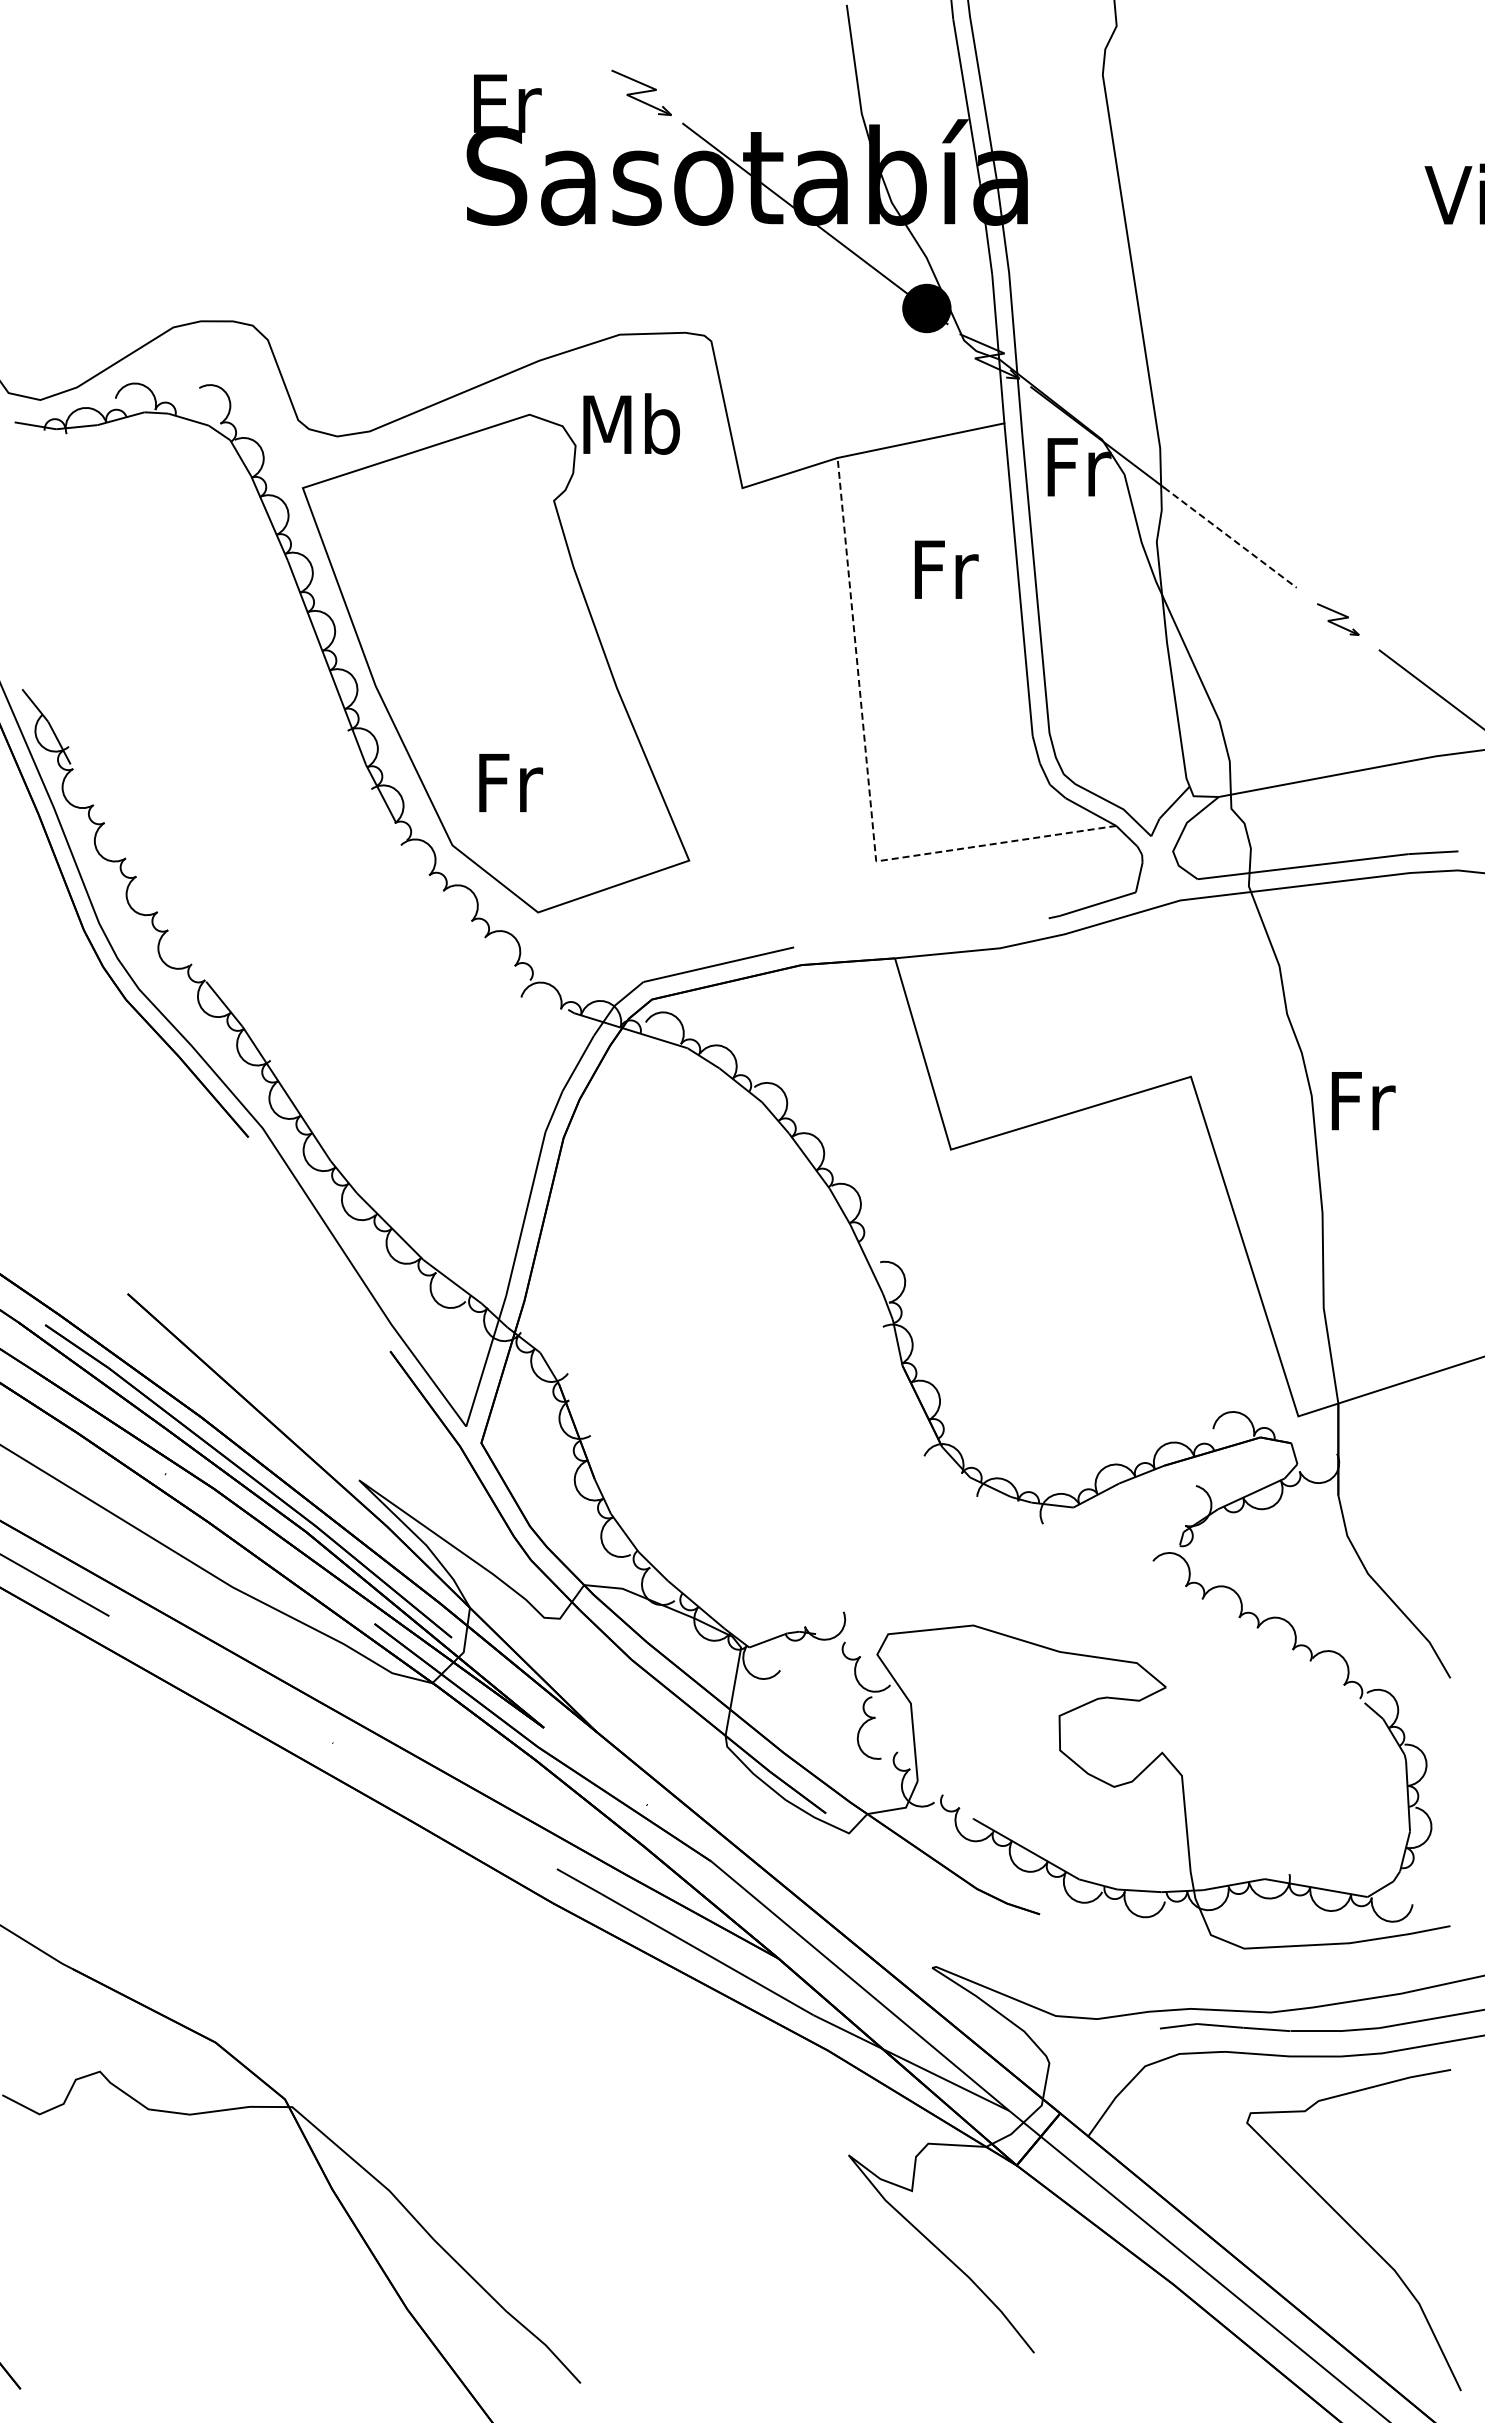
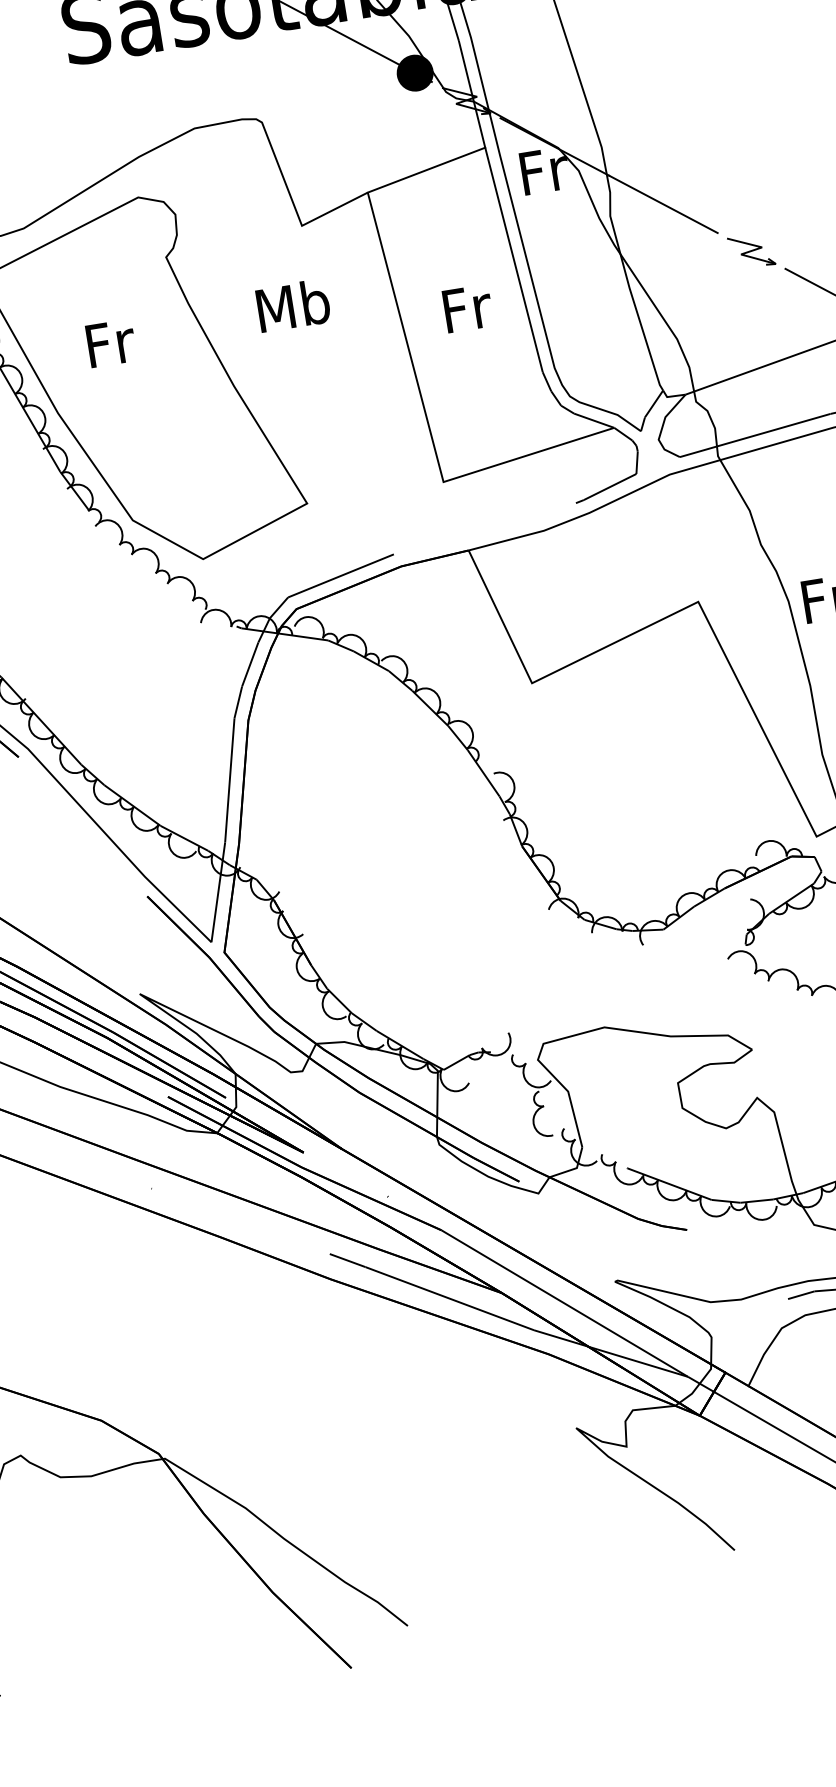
text: (631, 423) -> (293, 305), moved
line: (1230, 537) -> (663, 204), dashed -> solid
text: (946, 569) -> (467, 308), moved
part: (1338, 619) -> (751, 251), size x1.43
line: (868, 780) -> (428, 424), dashed -> solid
text: (511, 783) -> (111, 343), moved

